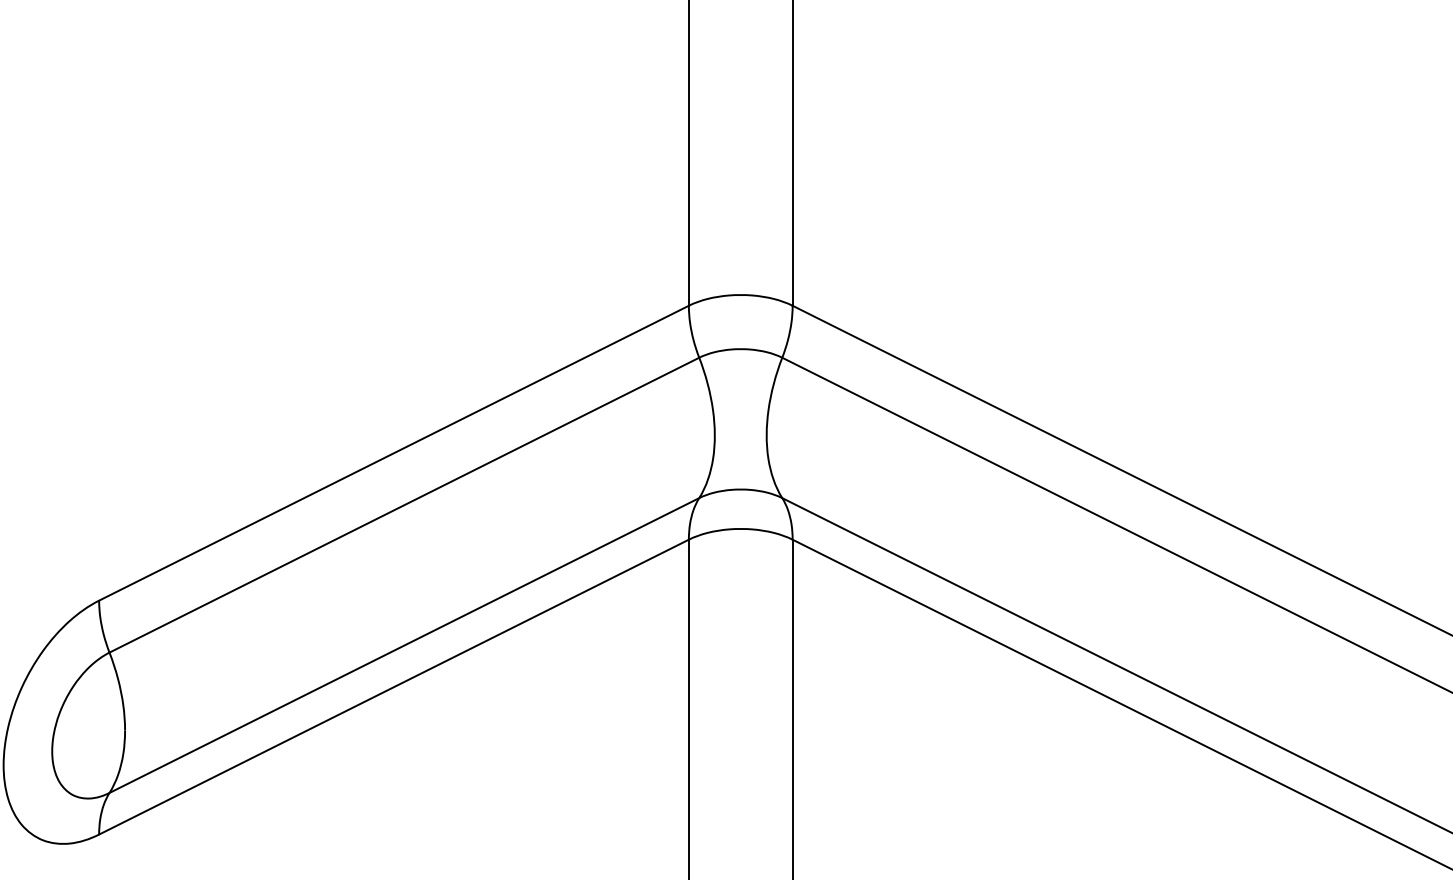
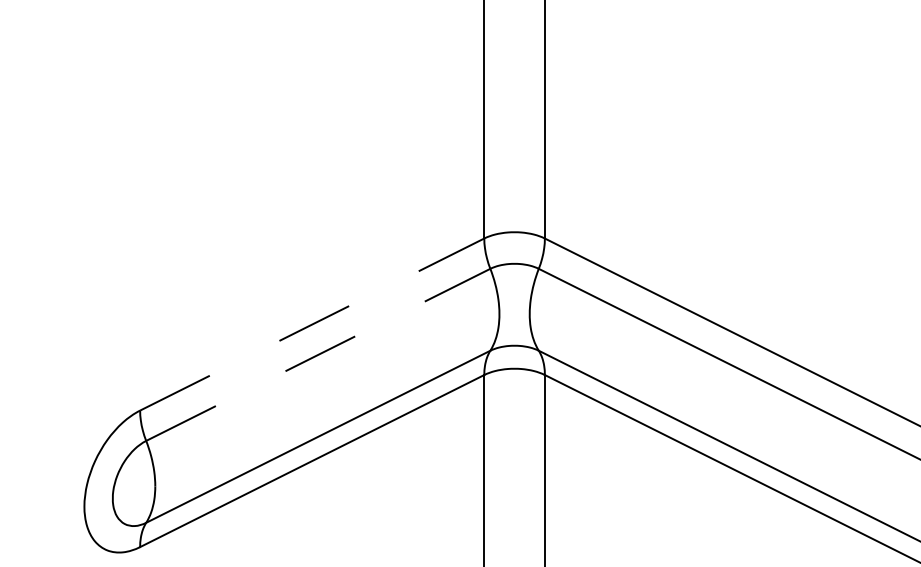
line: (394, 453) -> (312, 324), solid -> dashed
line: (404, 504) -> (318, 354), solid -> dashed

